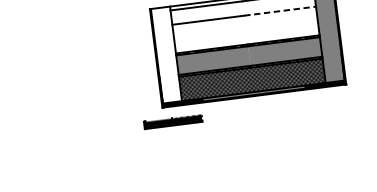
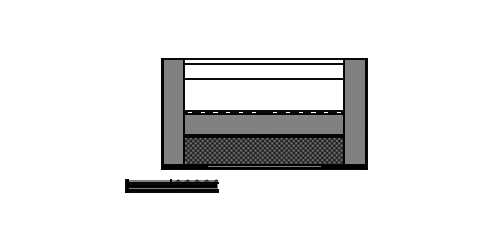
line: (280, 11) -> (304, 79), dashed -> solid
fill: (166, 54) -> (173, 111), added
part: (172, 121) -> (171, 185), size x1.43

